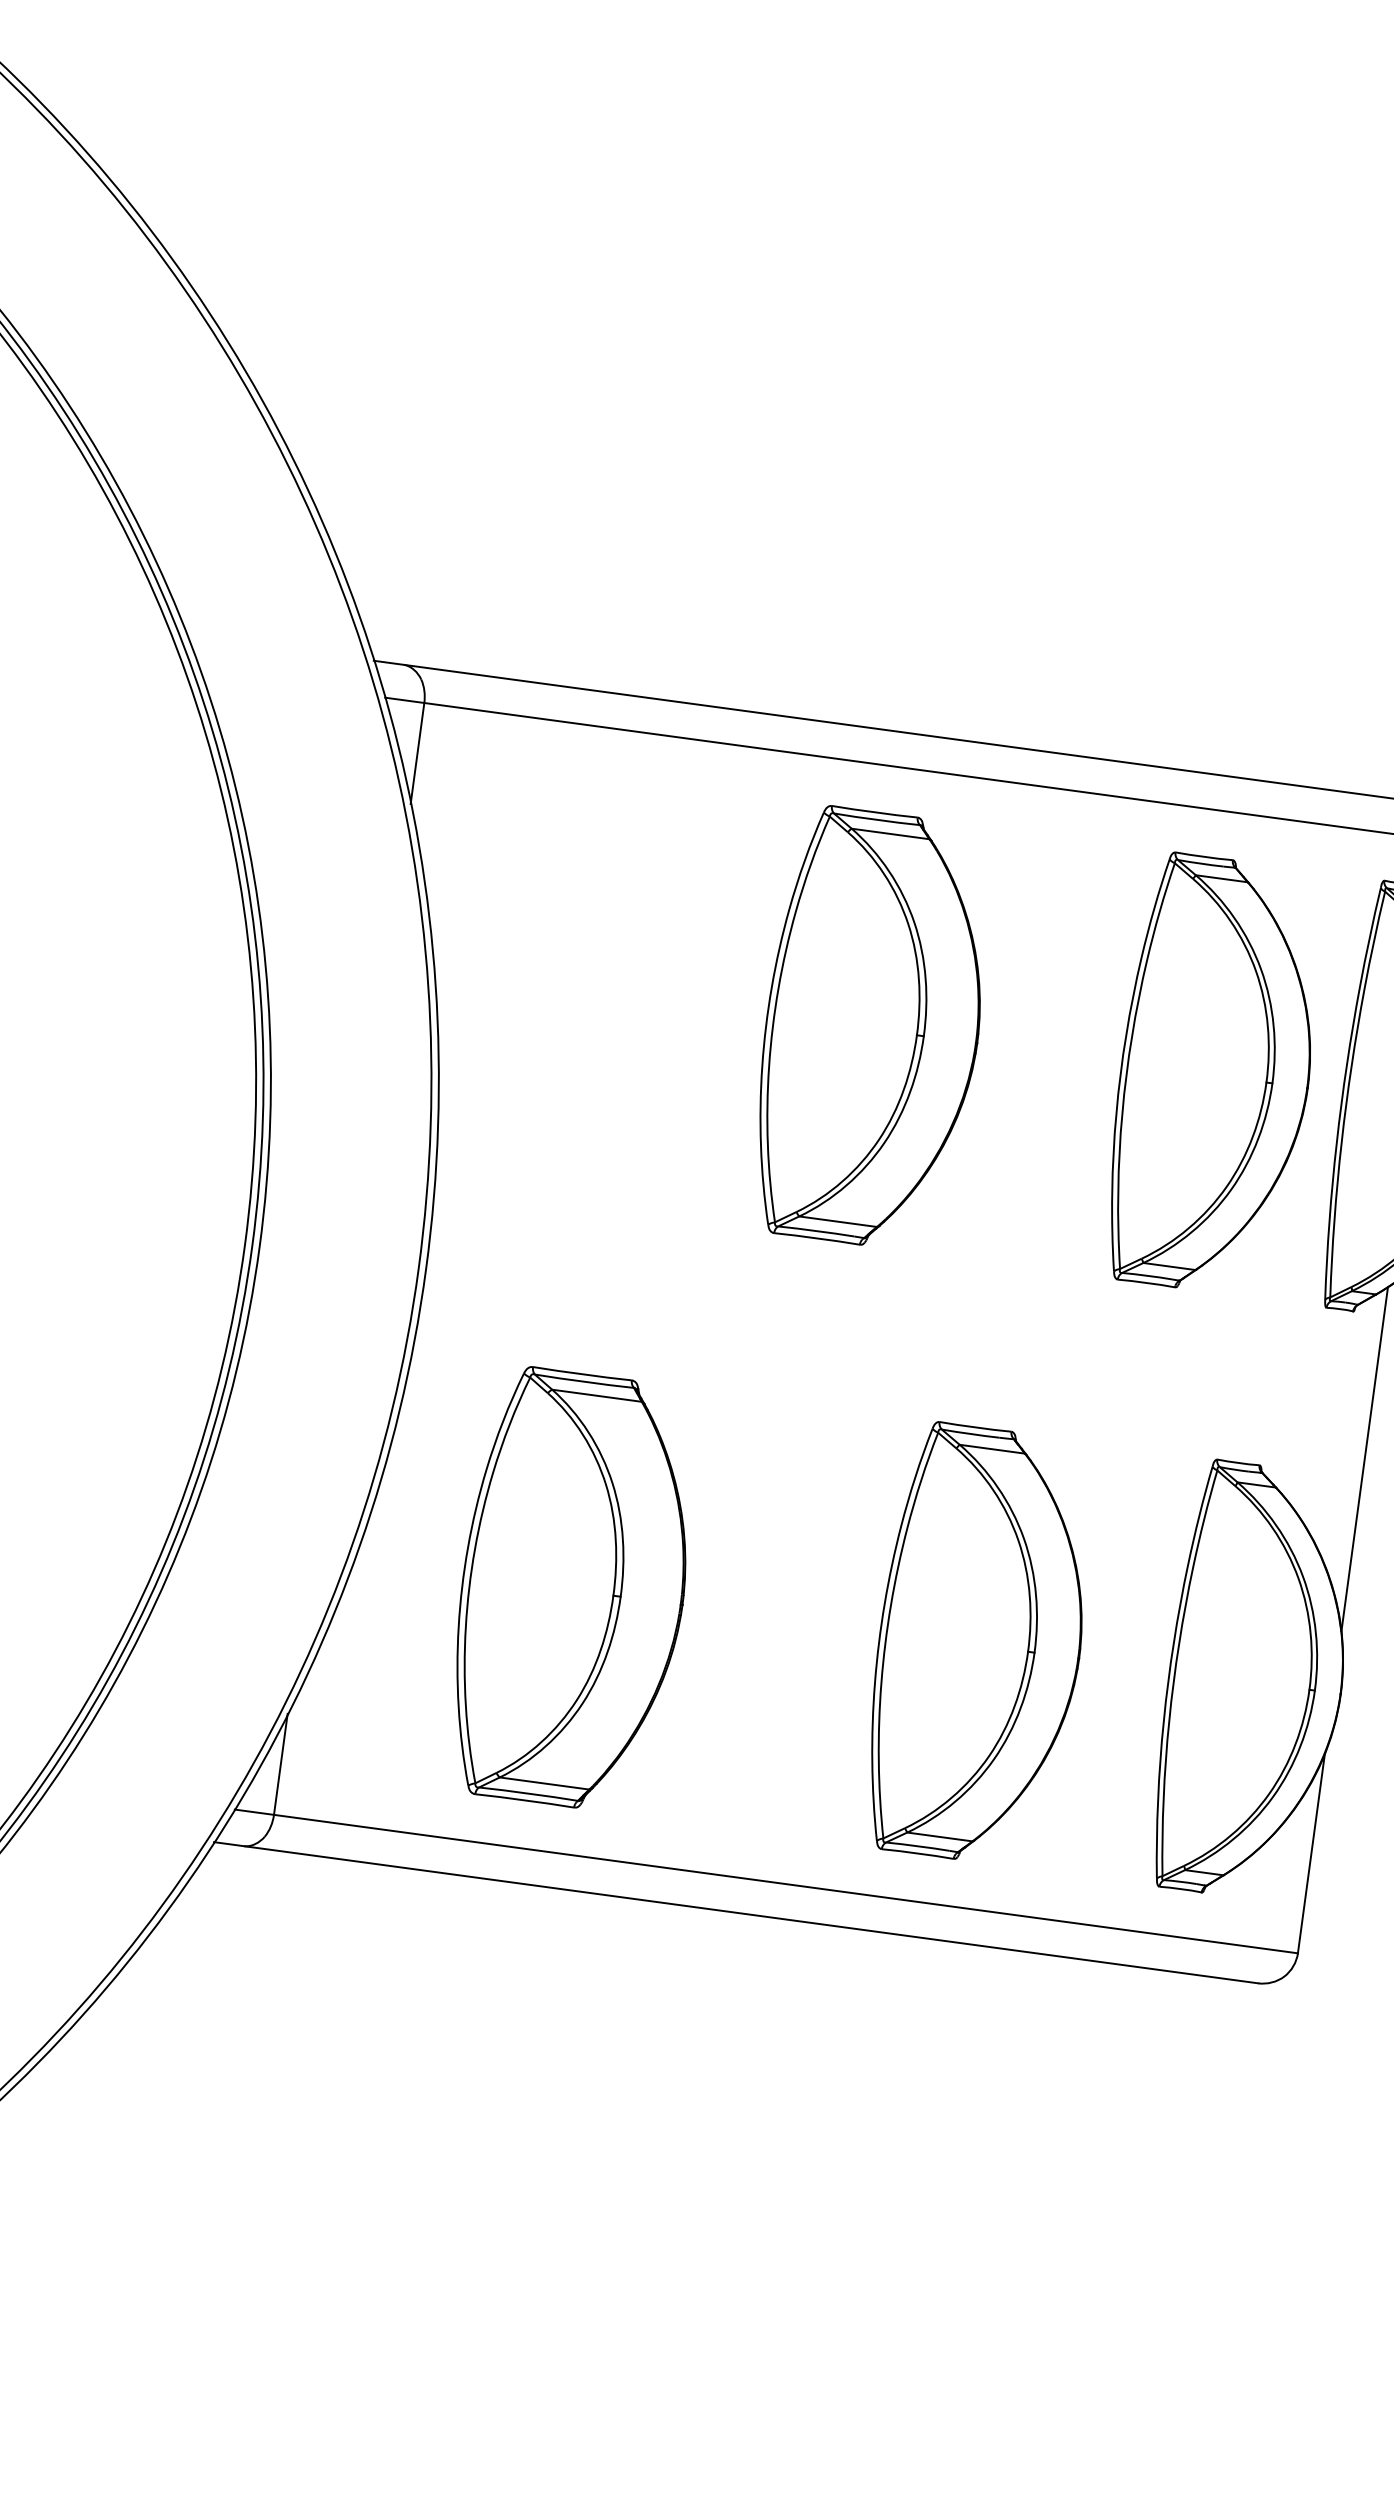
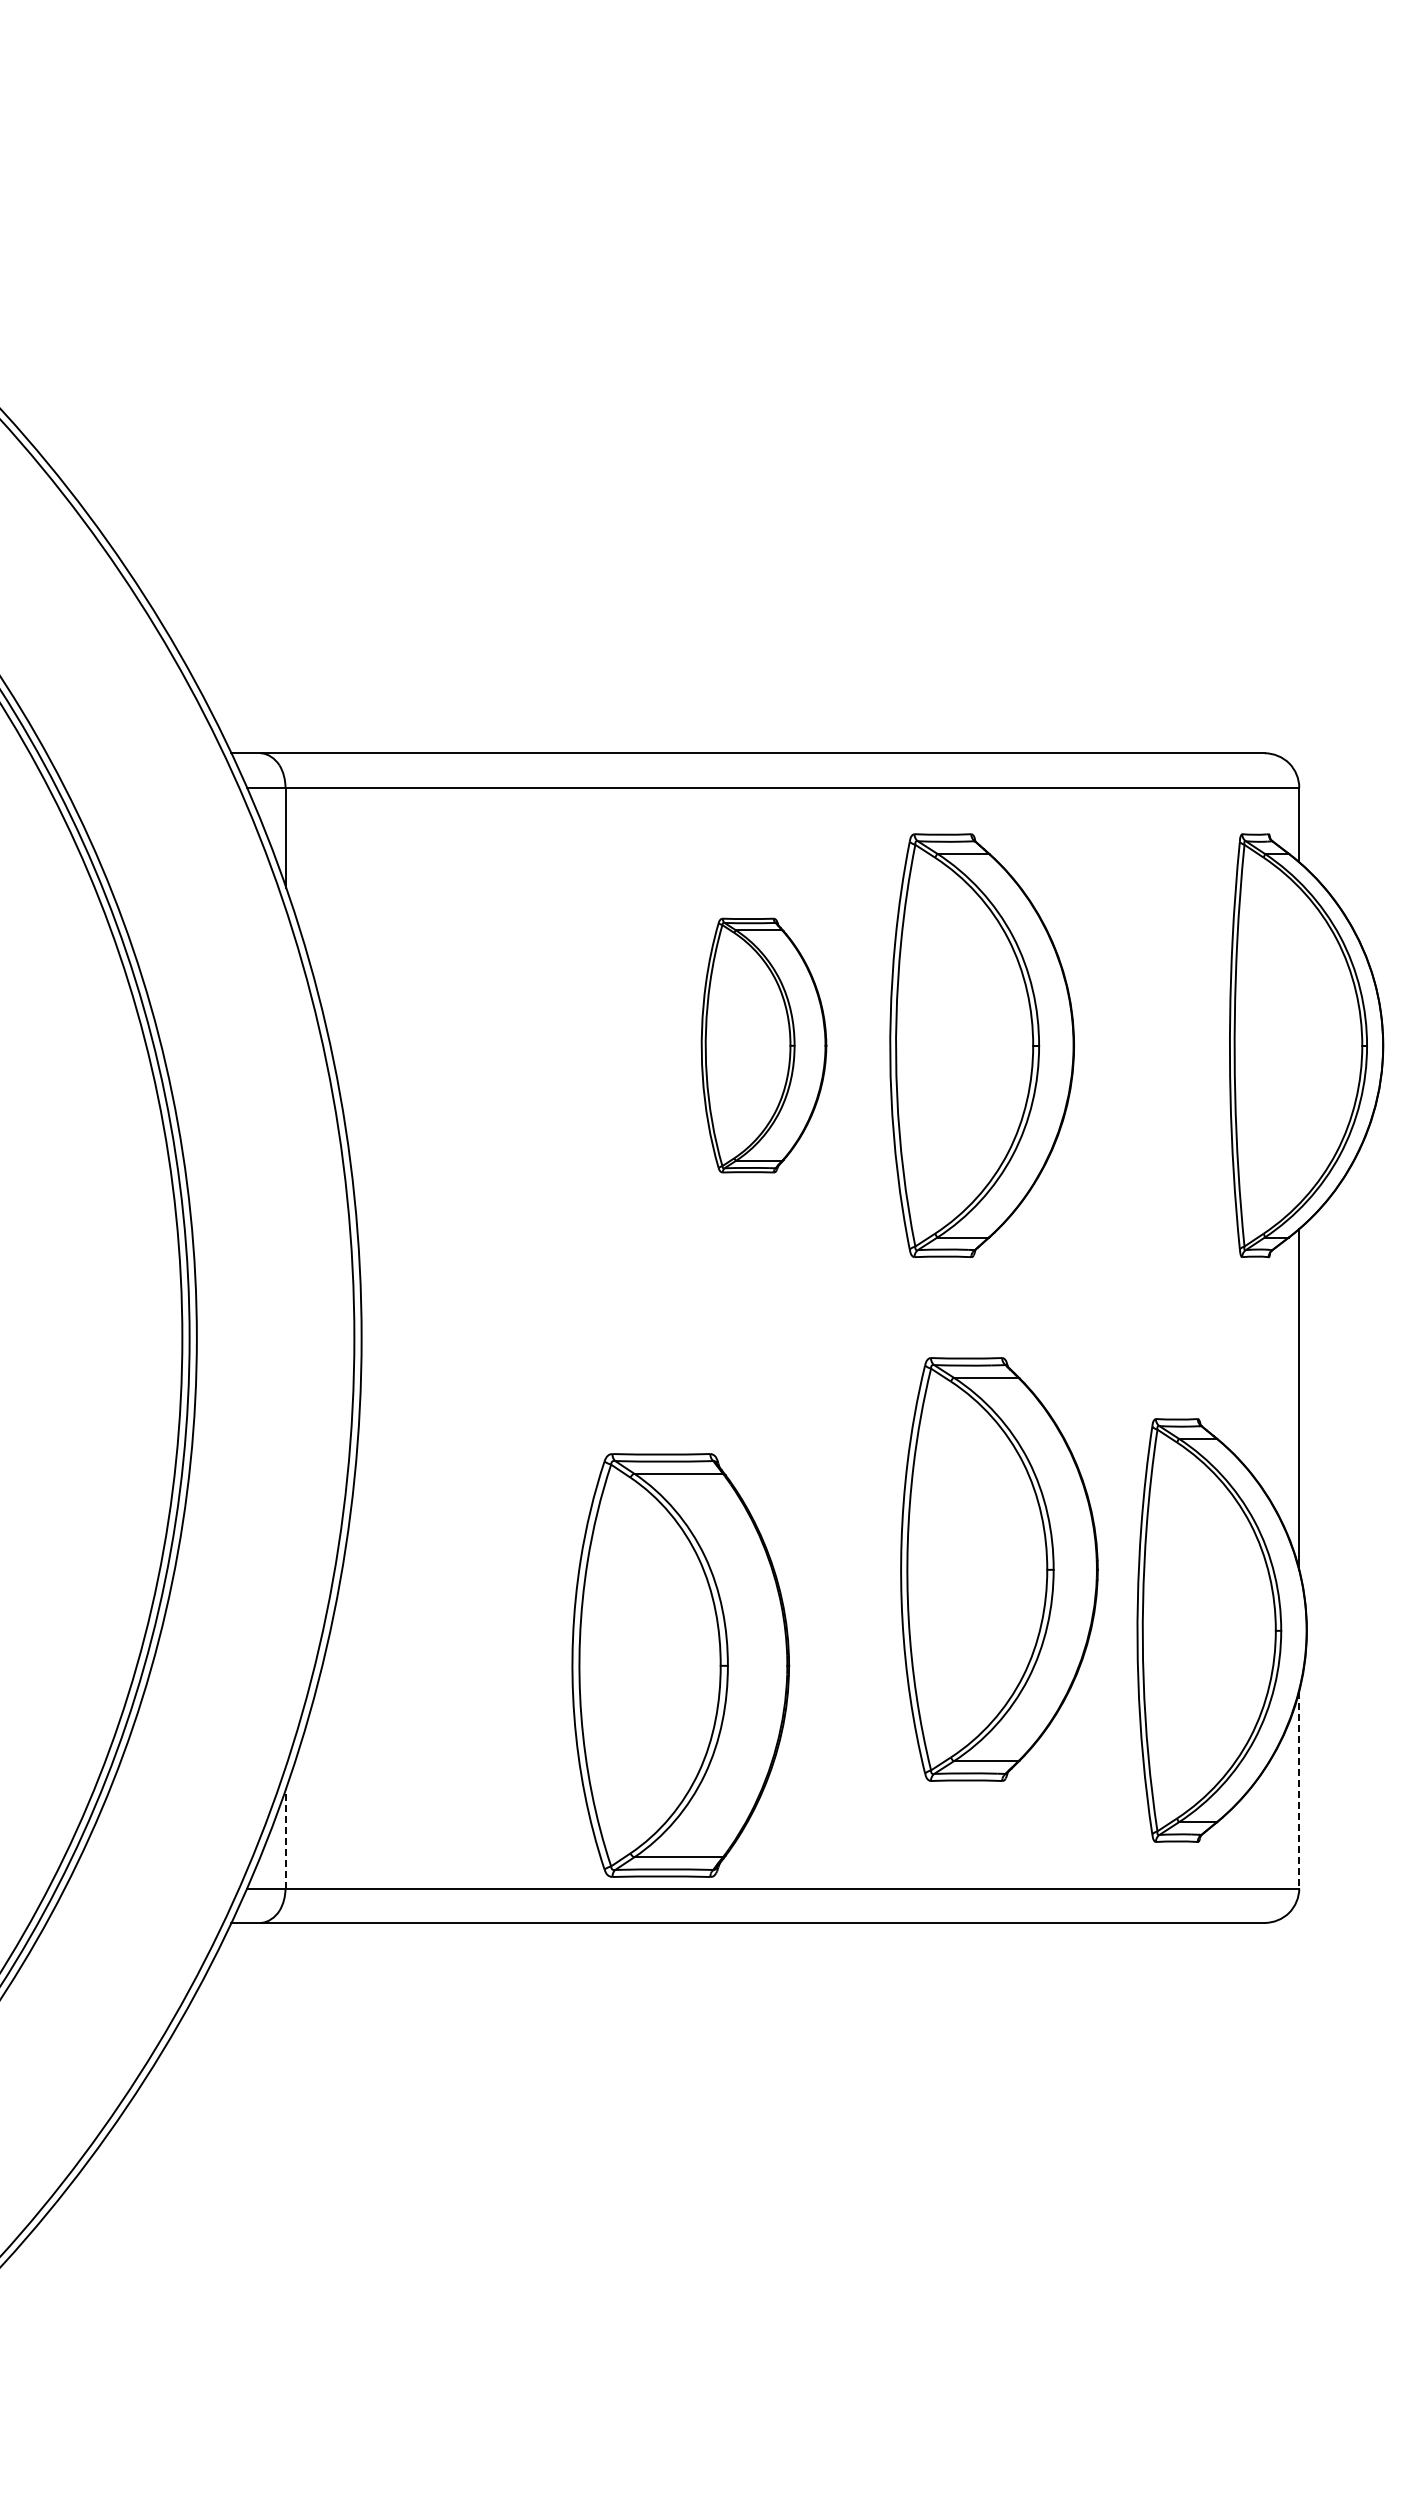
part: (871, 1028) -> (763, 1045), size x0.6
part: (1214, 1074) -> (981, 1045), moved
part: (572, 1589) -> (680, 1665), moved
part: (979, 1644) -> (999, 1569), moved
line: (280, 1764) -> (285, 1838), solid -> dashed
line: (1311, 1854) -> (1299, 1790), solid -> dashed

